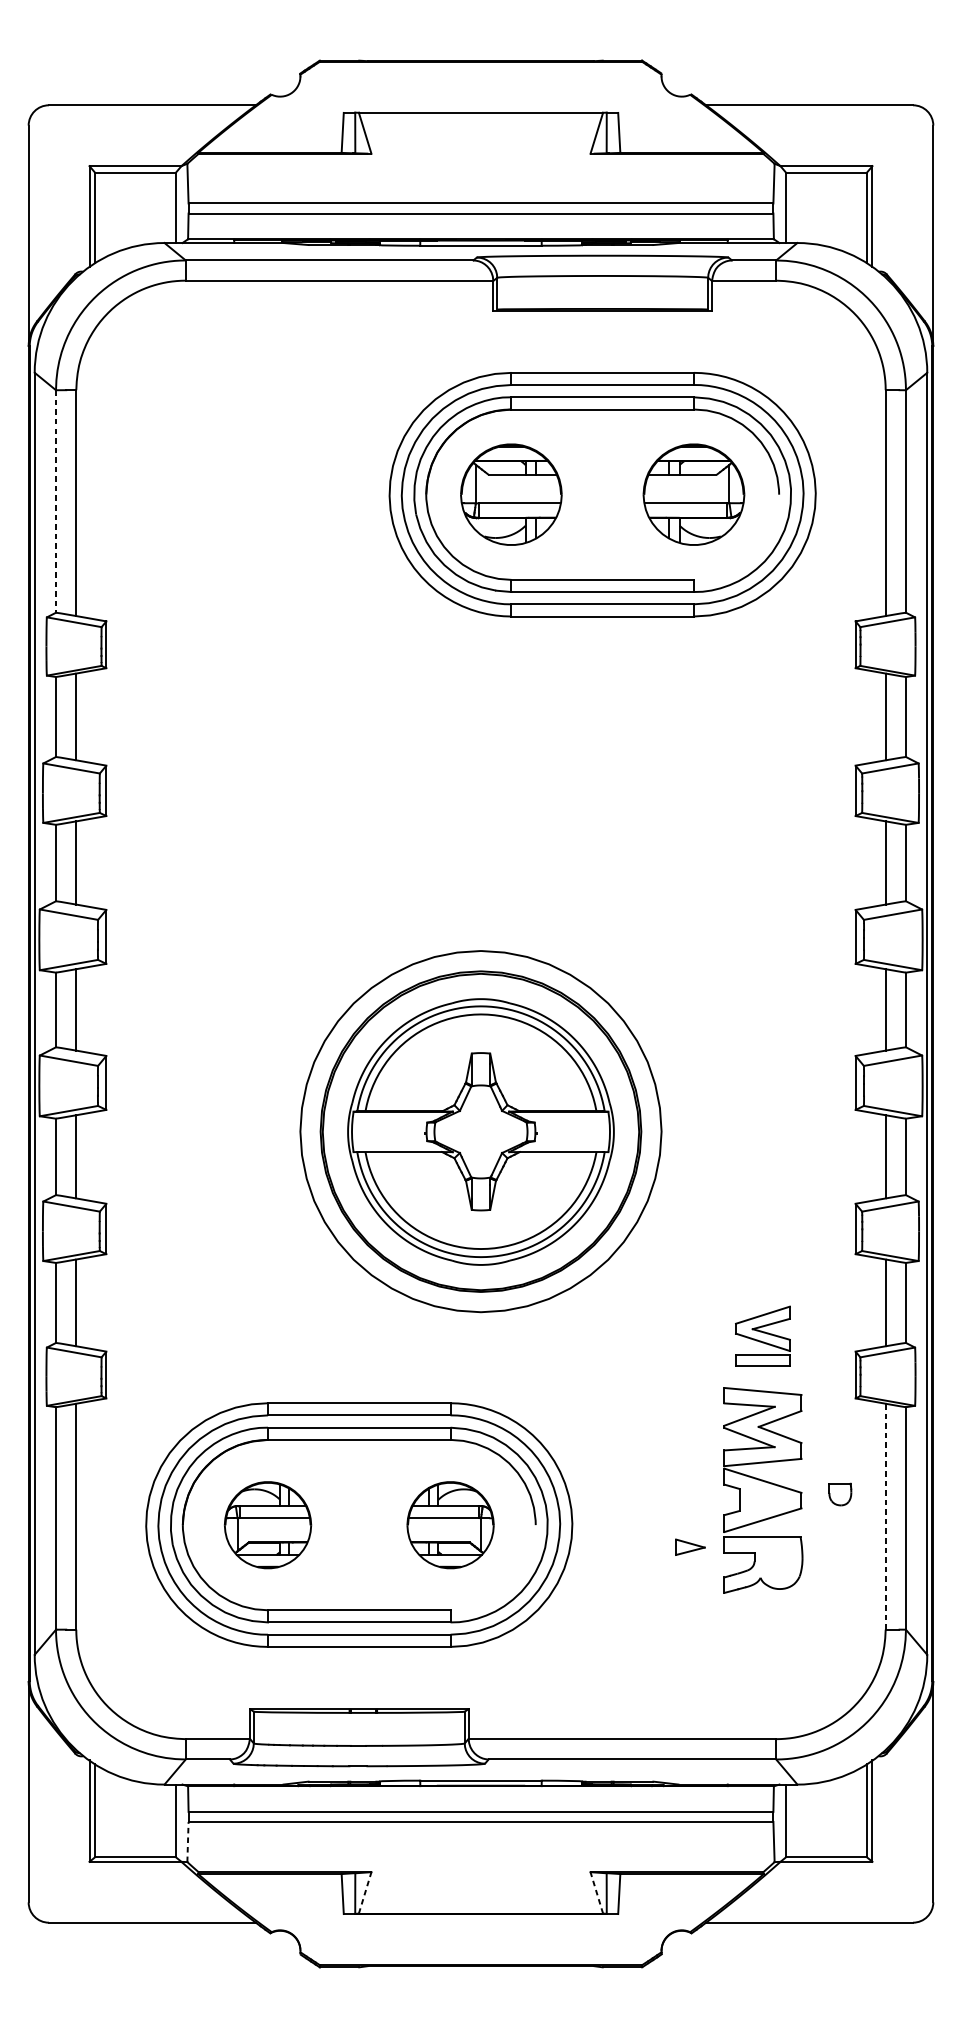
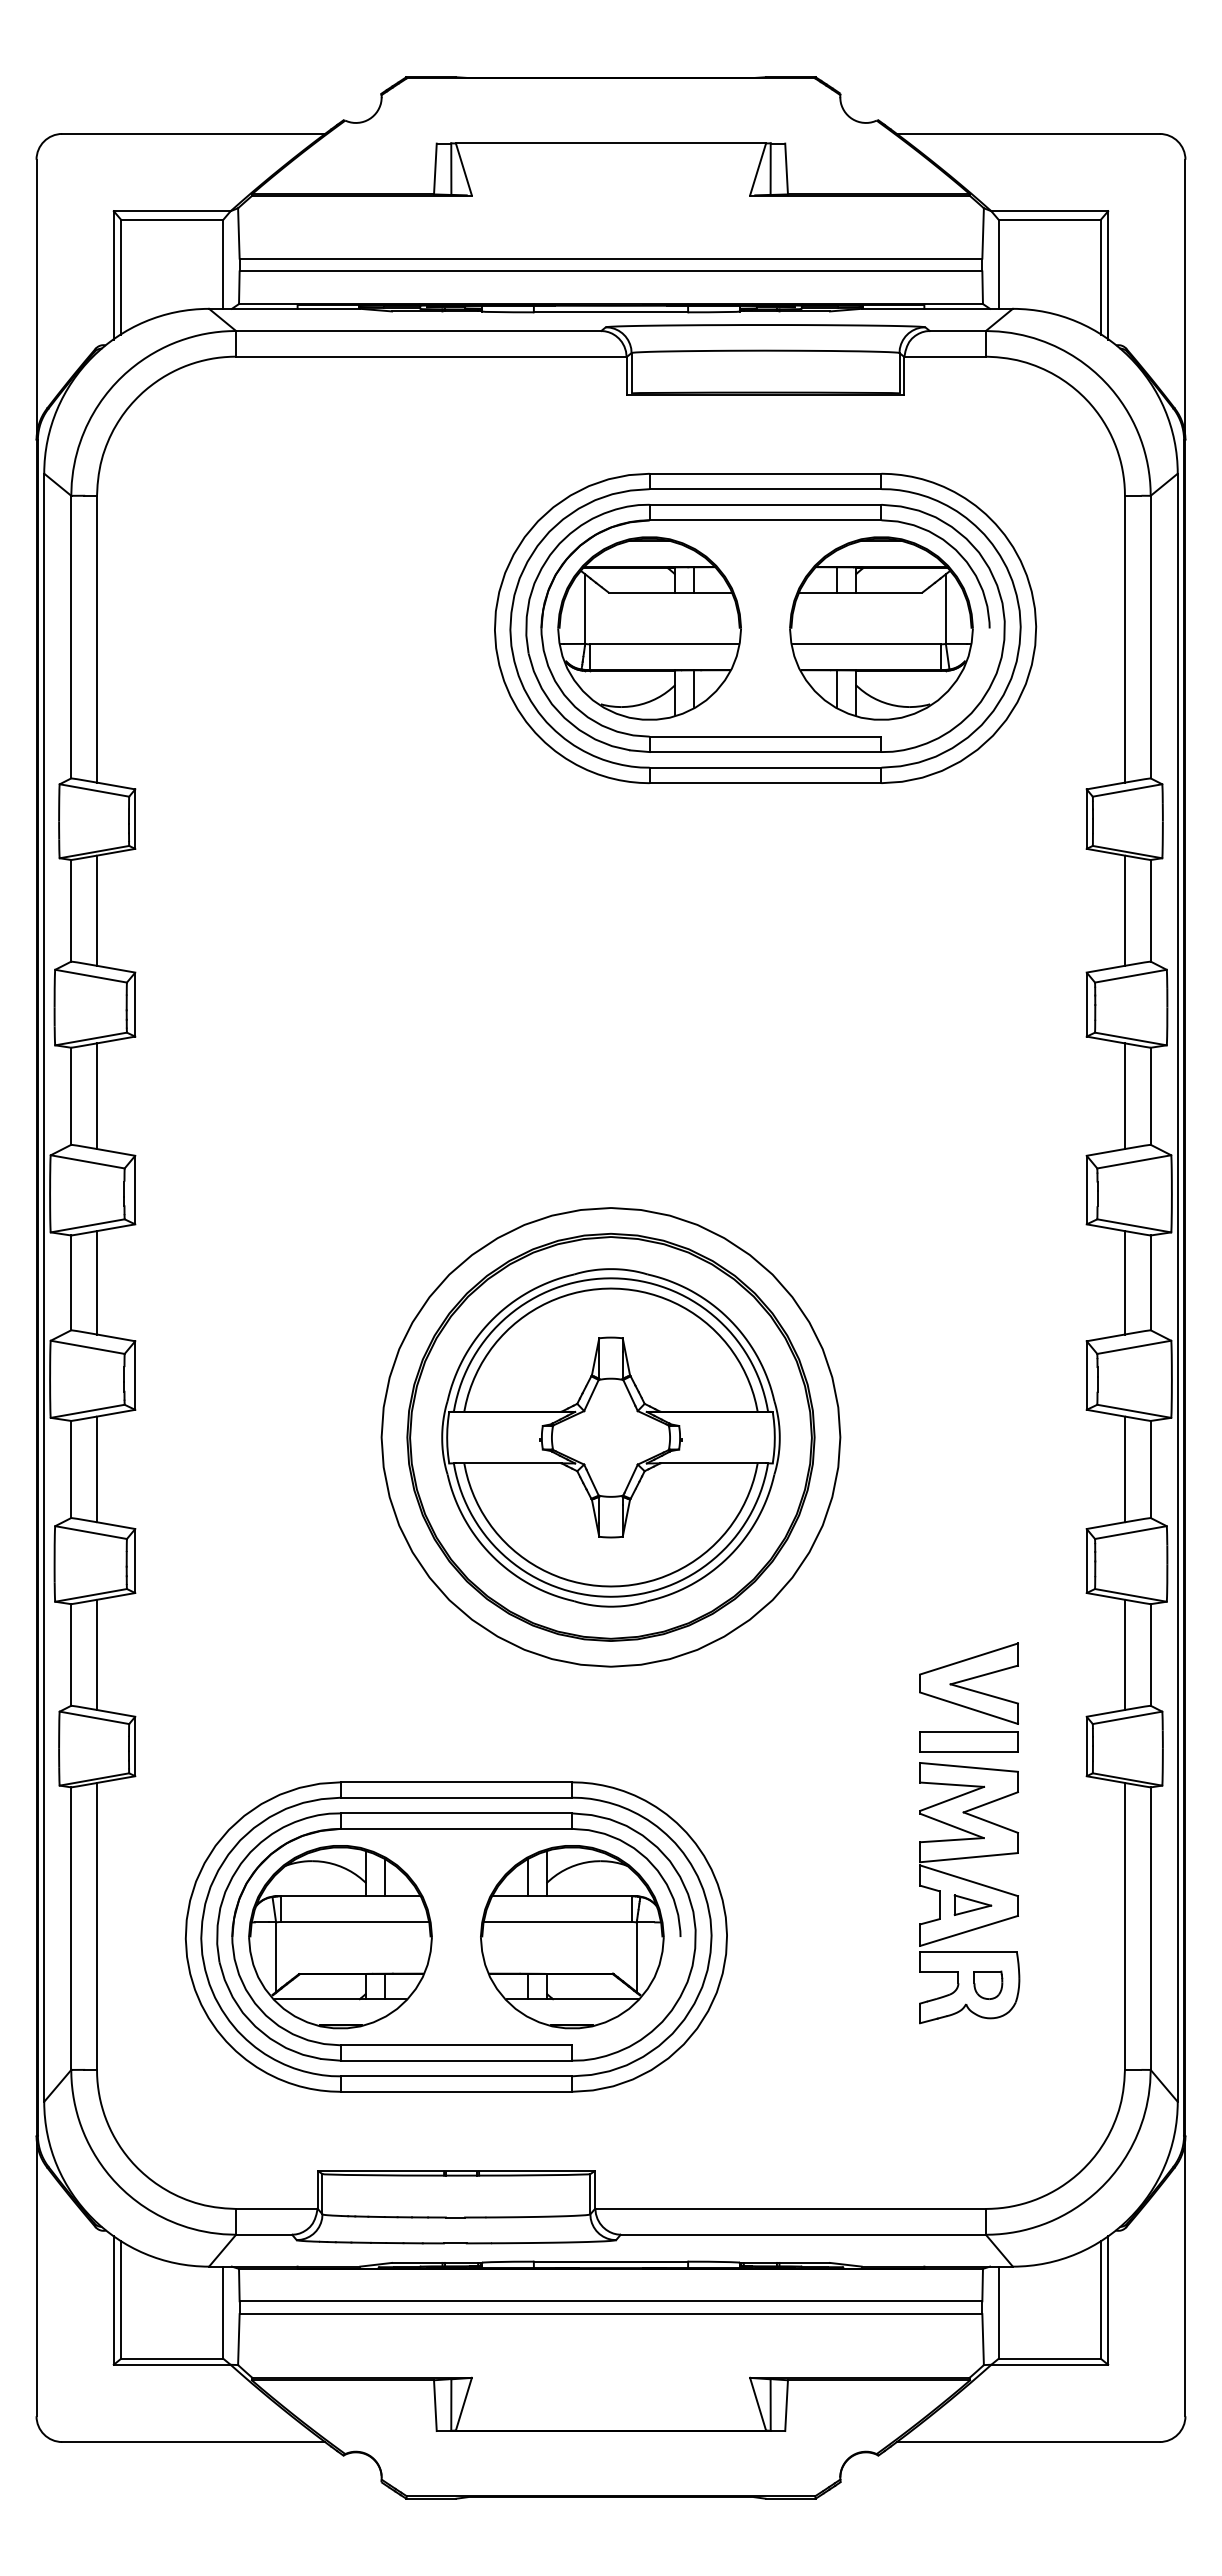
part: (511, 494) -> (649, 628), size x1.43
part: (693, 494) -> (881, 628), size x1.43
line: (56, 501) -> (71, 637), dashed -> solid
part: (762, 1336) -> (968, 1697), size x1.43
part: (840, 1493) -> (988, 1984), moved
line: (885, 1515) -> (1124, 1925), dashed -> solid
part: (268, 1525) -> (340, 1937), size x1.67
part: (450, 1525) -> (572, 1937), size x1.67
part: (690, 1546) -> (972, 1904), moved
line: (187, 1841) -> (238, 2339), dashed -> solid
line: (365, 1892) -> (464, 2403), dashed -> solid
line: (596, 1892) -> (757, 2403), dashed -> solid

